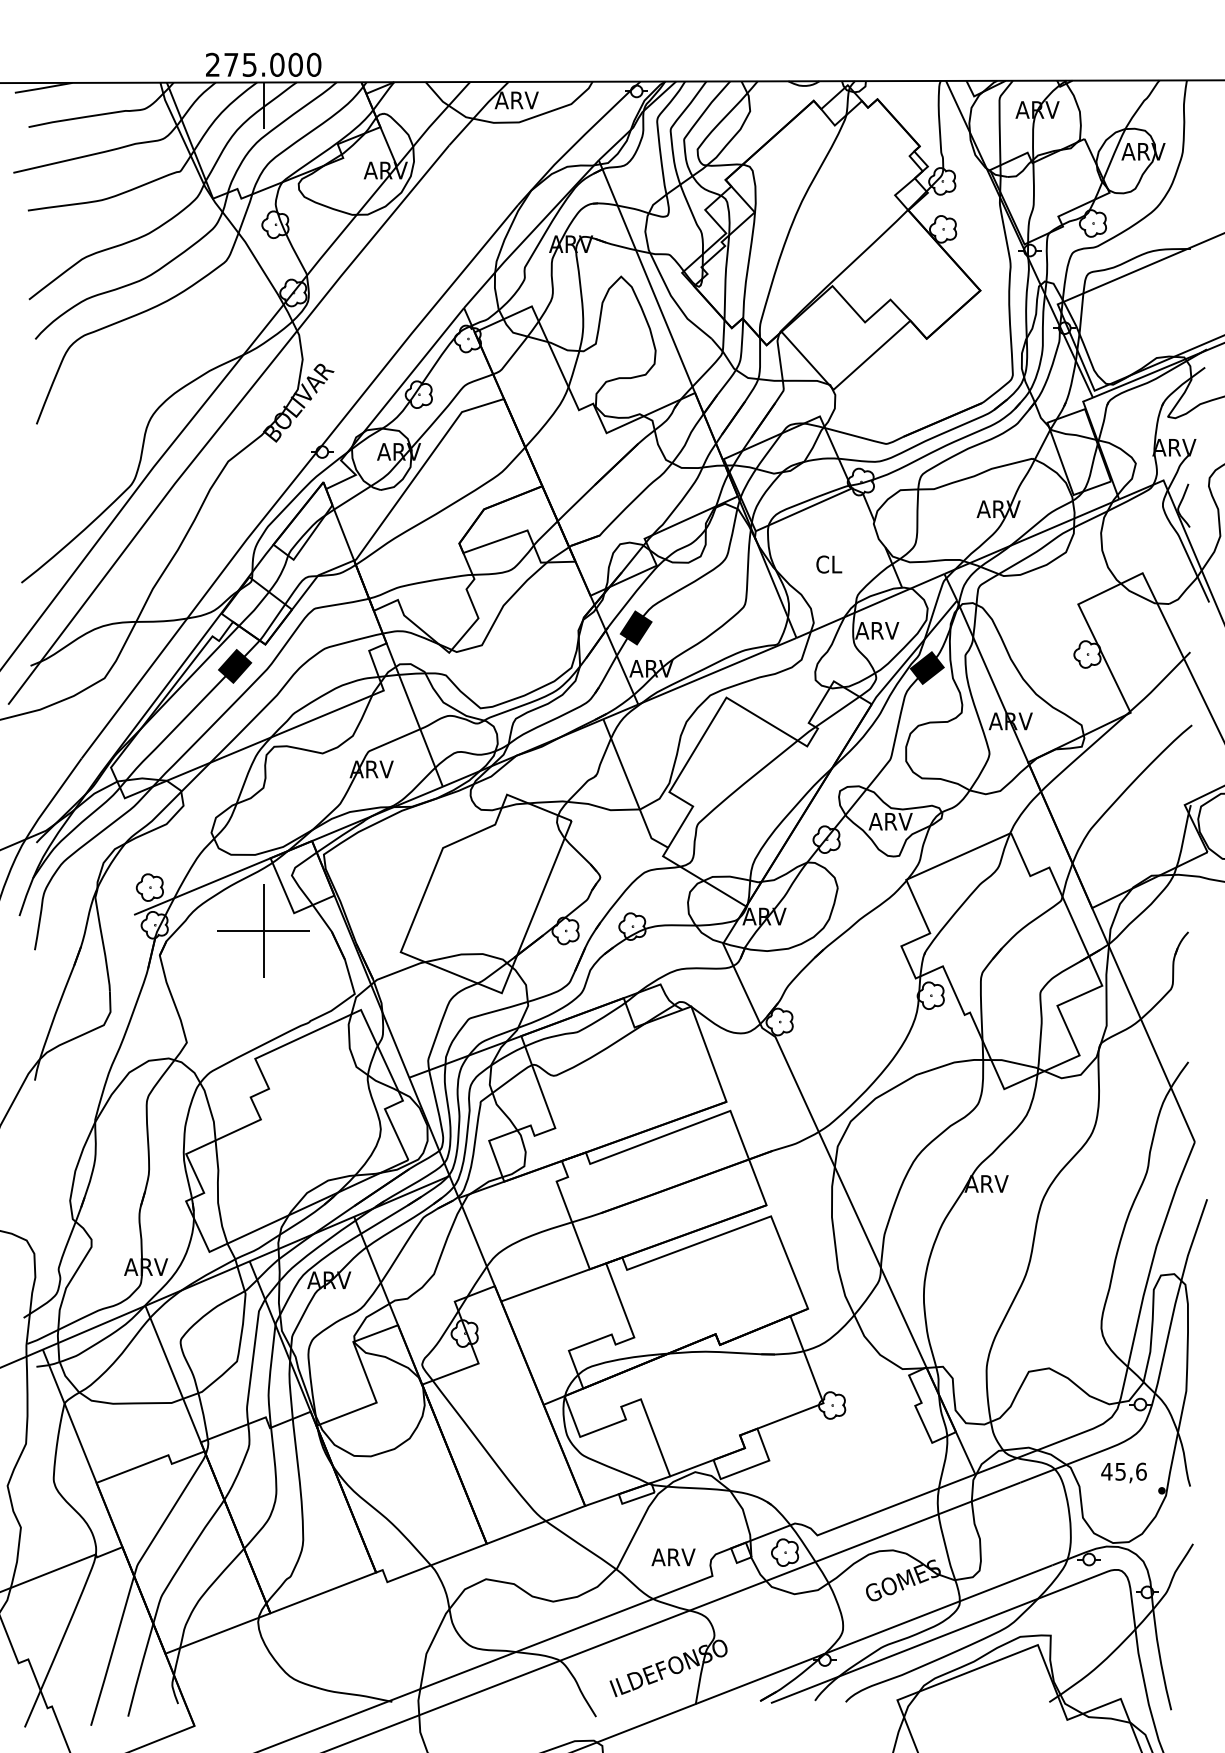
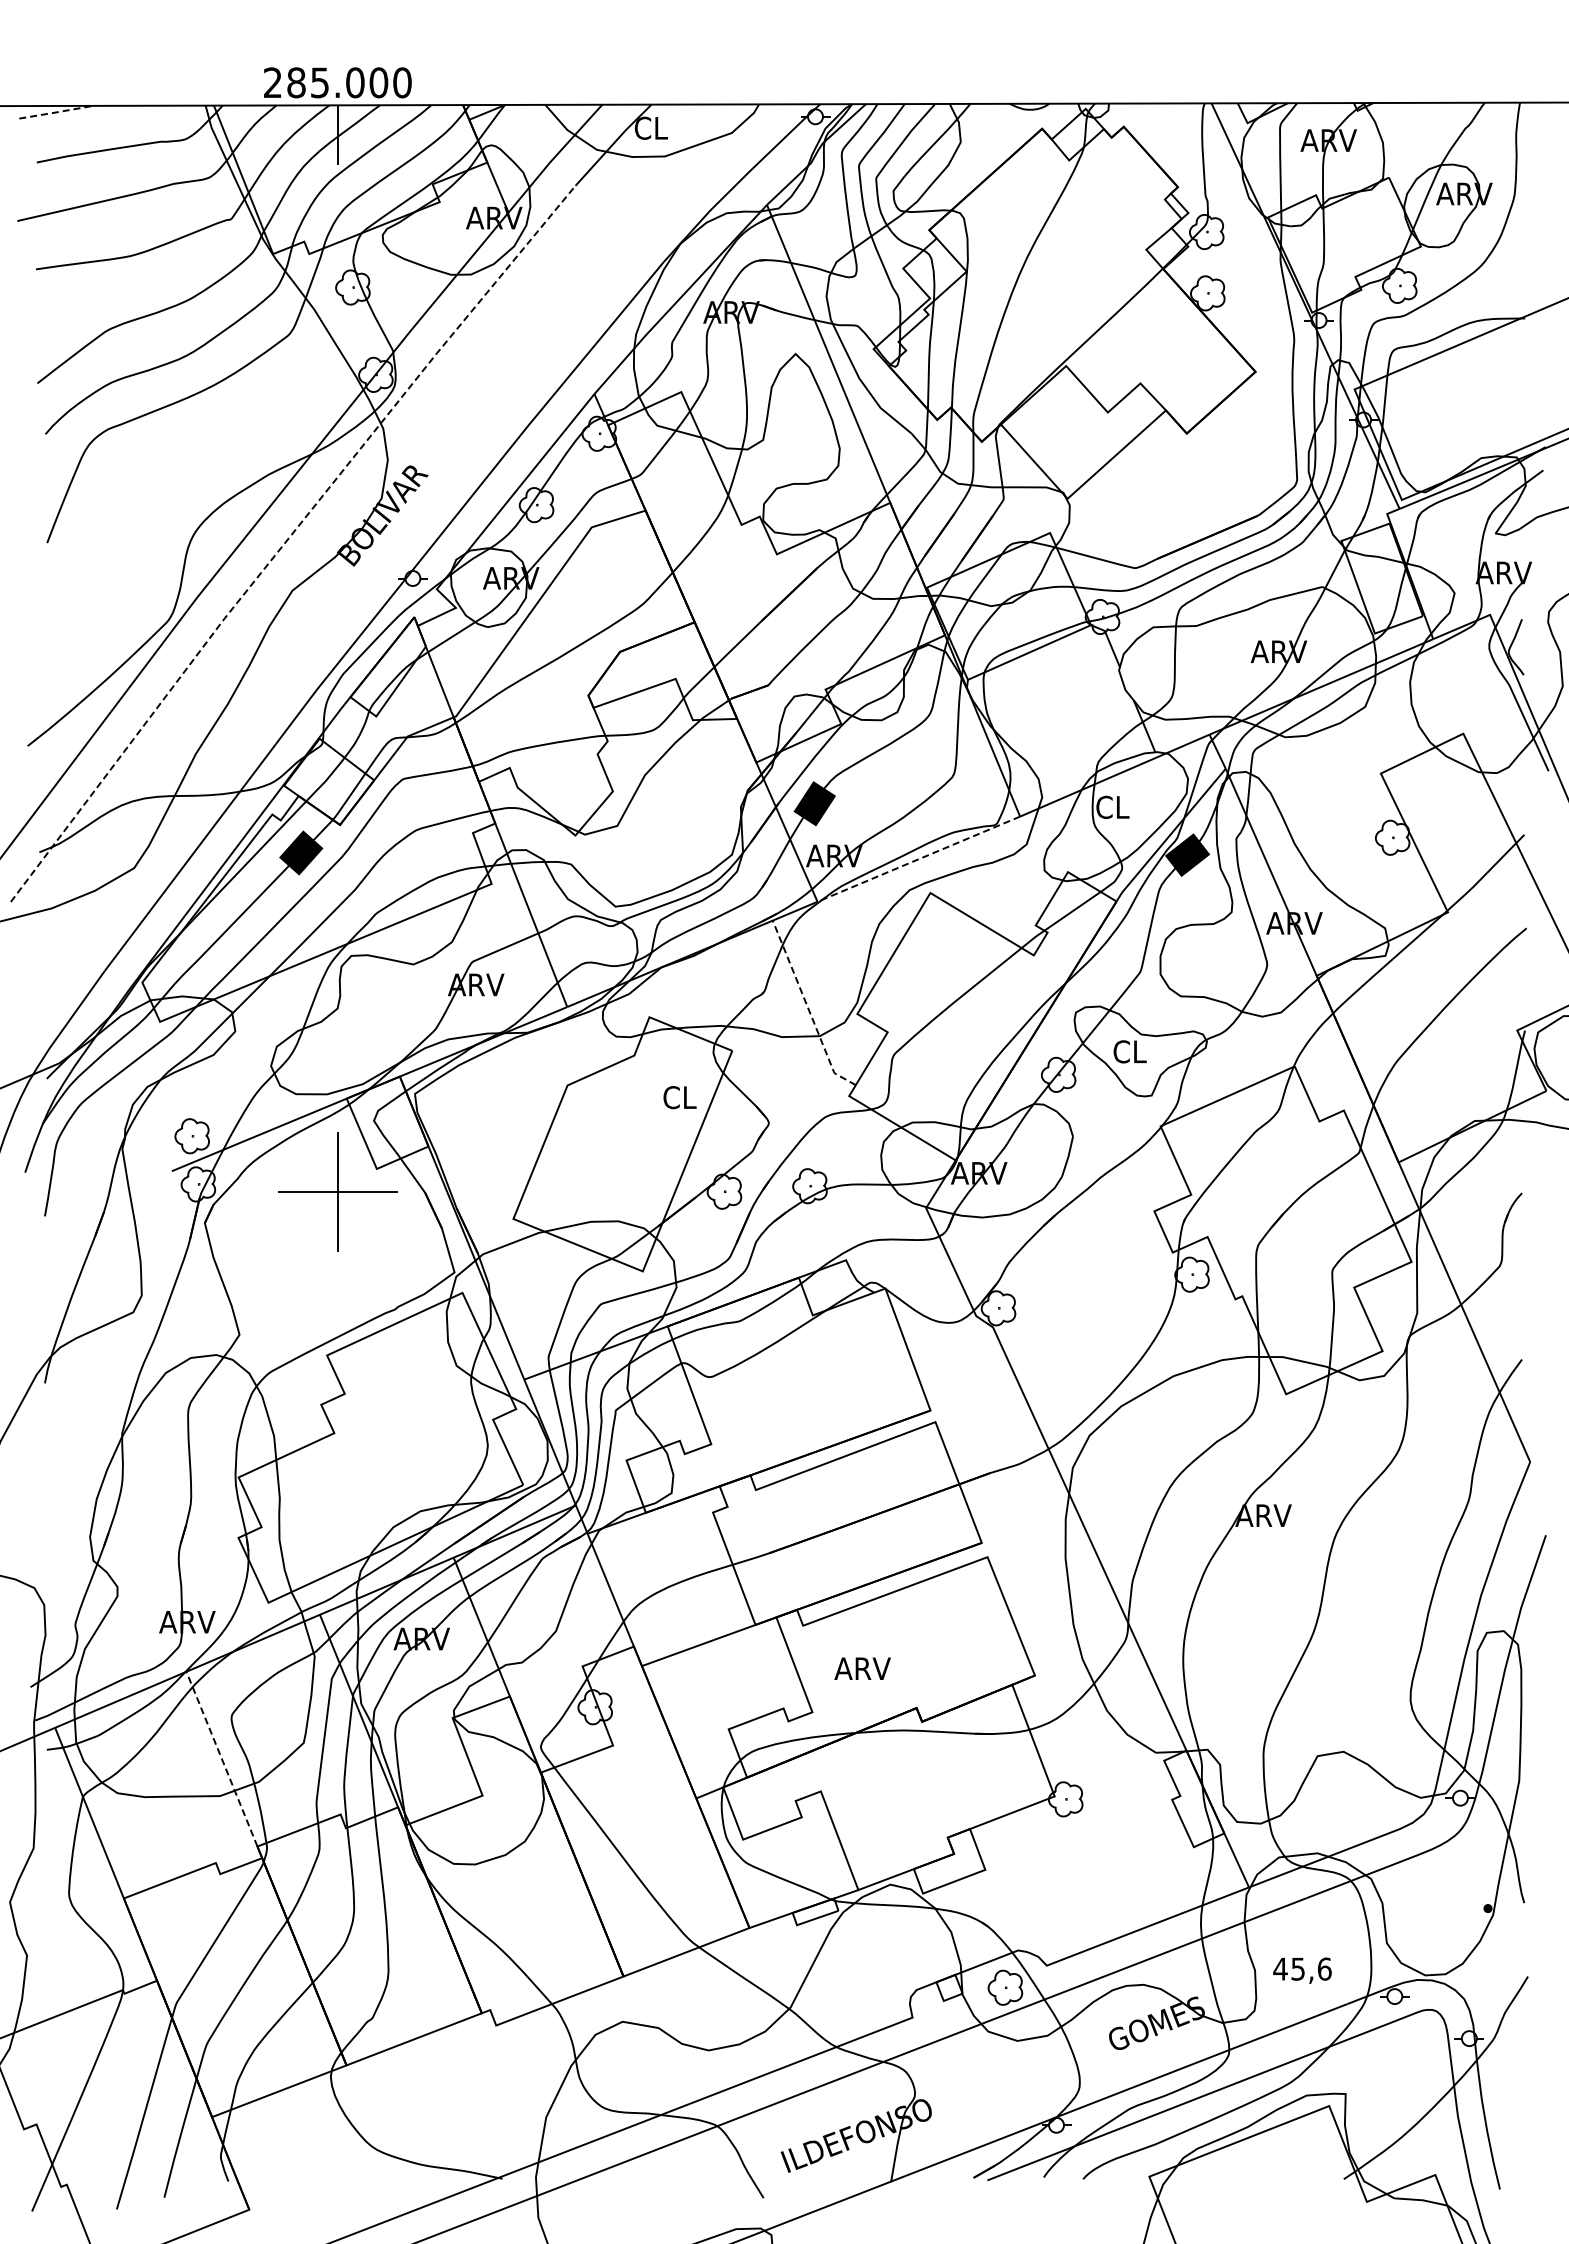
text: (231, 64) -> (296, 82), 275.000 -> 285.000
line: (43, 88) -> (55, 112), solid -> dashed
text: (516, 99) -> (661, 127), ARV -> CL
line: (225, 421) -> (288, 539), solid -> dashed
text: (828, 564) -> (679, 1097), moved
text: (877, 630) -> (1123, 806), ARV -> CL
line: (717, 671) -> (918, 859), solid -> dashed
line: (631, 787) -> (808, 1008), solid -> dashed
text: (890, 821) -> (1140, 1051), ARV -> CL
line: (172, 1373) -> (221, 1758), solid -> dashed
text: (1124, 1472) -> (1302, 1970), moved
text: (673, 1557) -> (862, 1668), moved

